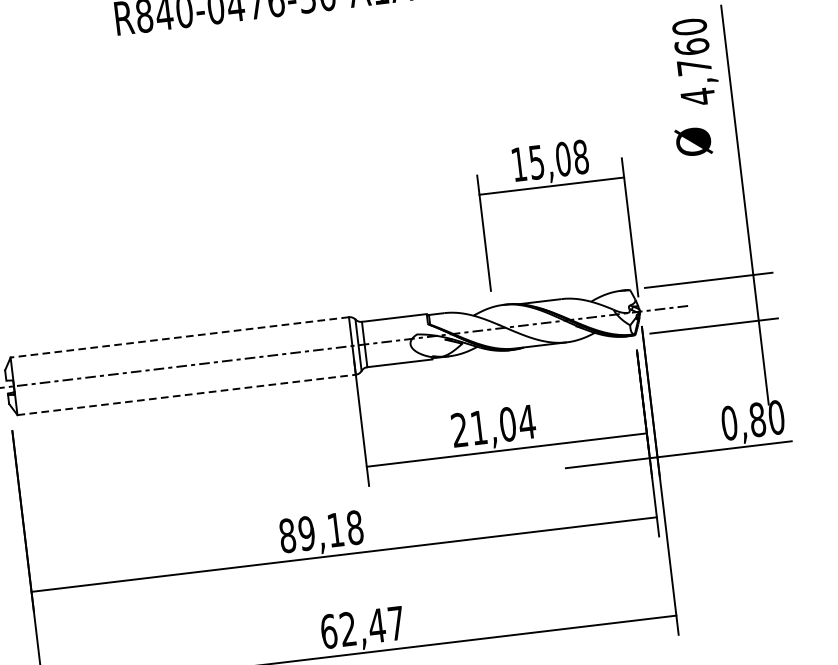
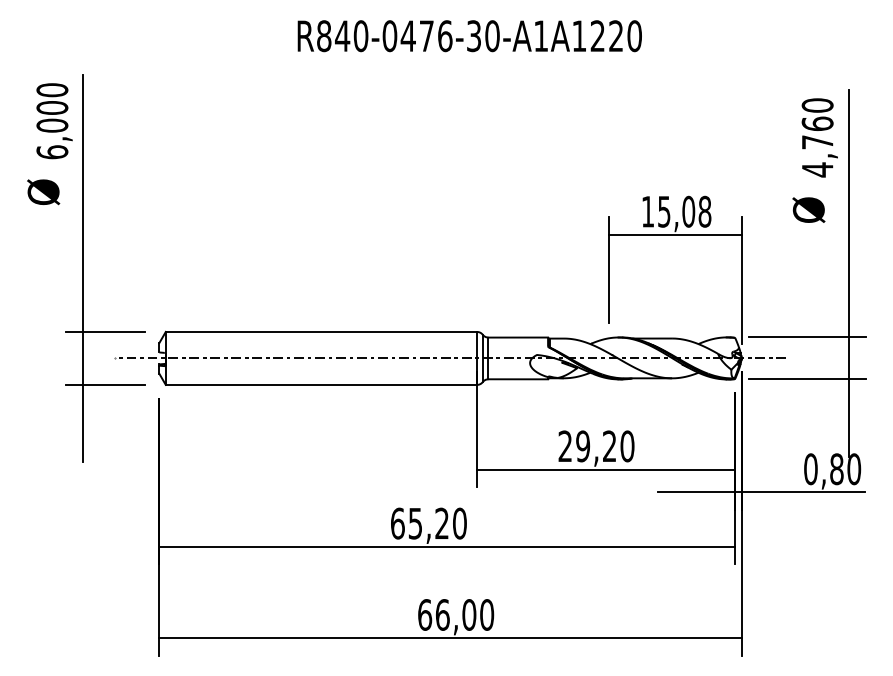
line: (179, 336) -> (321, 331), dashed -> solid
line: (186, 394) -> (321, 384), dashed -> solid
text: (503, 425) -> (605, 446), 21,04 -> 29,20
text: (320, 531) -> (428, 523), 89,18 -> 65,20
text: (371, 625) -> (464, 614), 62,47 -> 66,00

